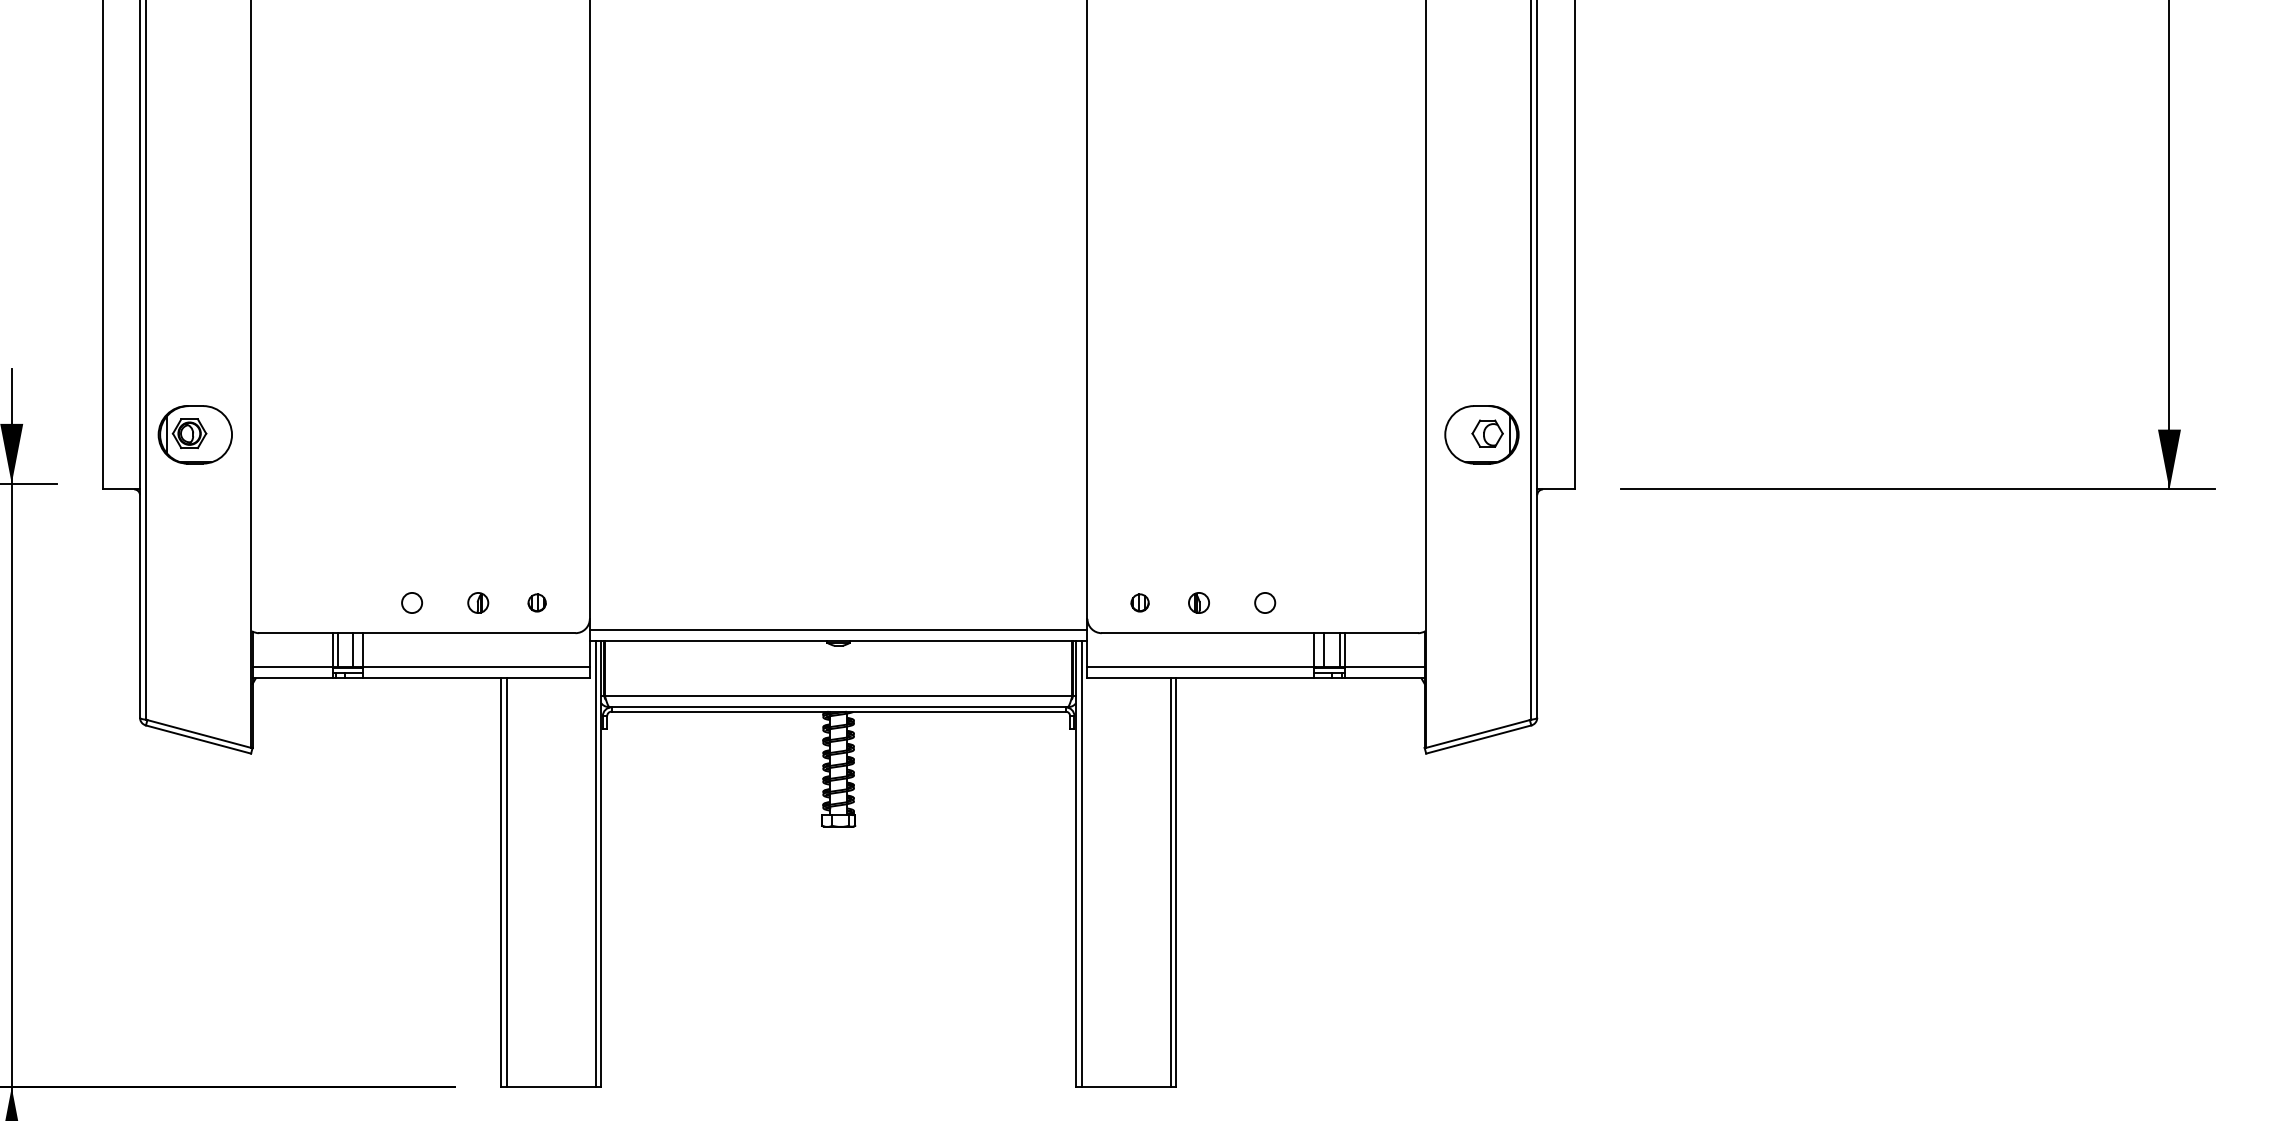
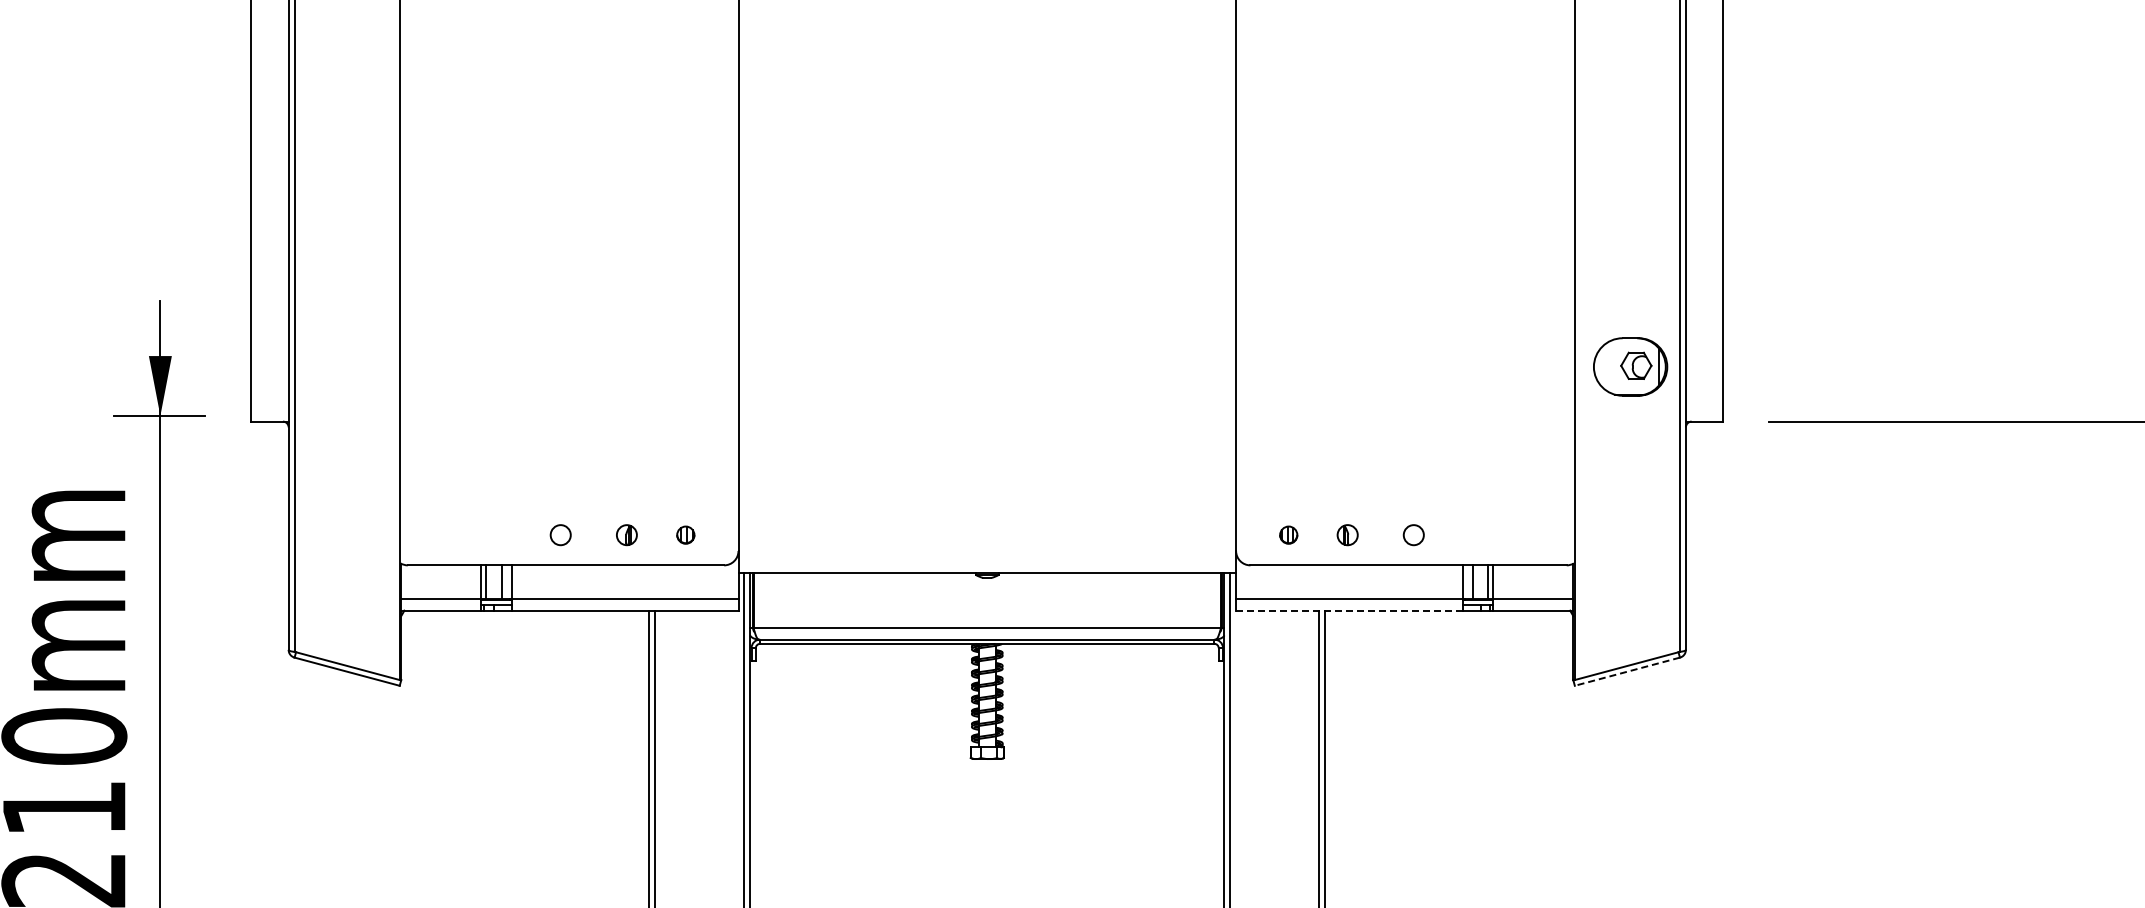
part: (194, 434) -> (343, 366), removed
line: (838, 629) -> (987, 561), removed
line: (1201, 678) -> (1350, 610), solid -> dashed
line: (1478, 739) -> (1627, 671), solid -> dashed

